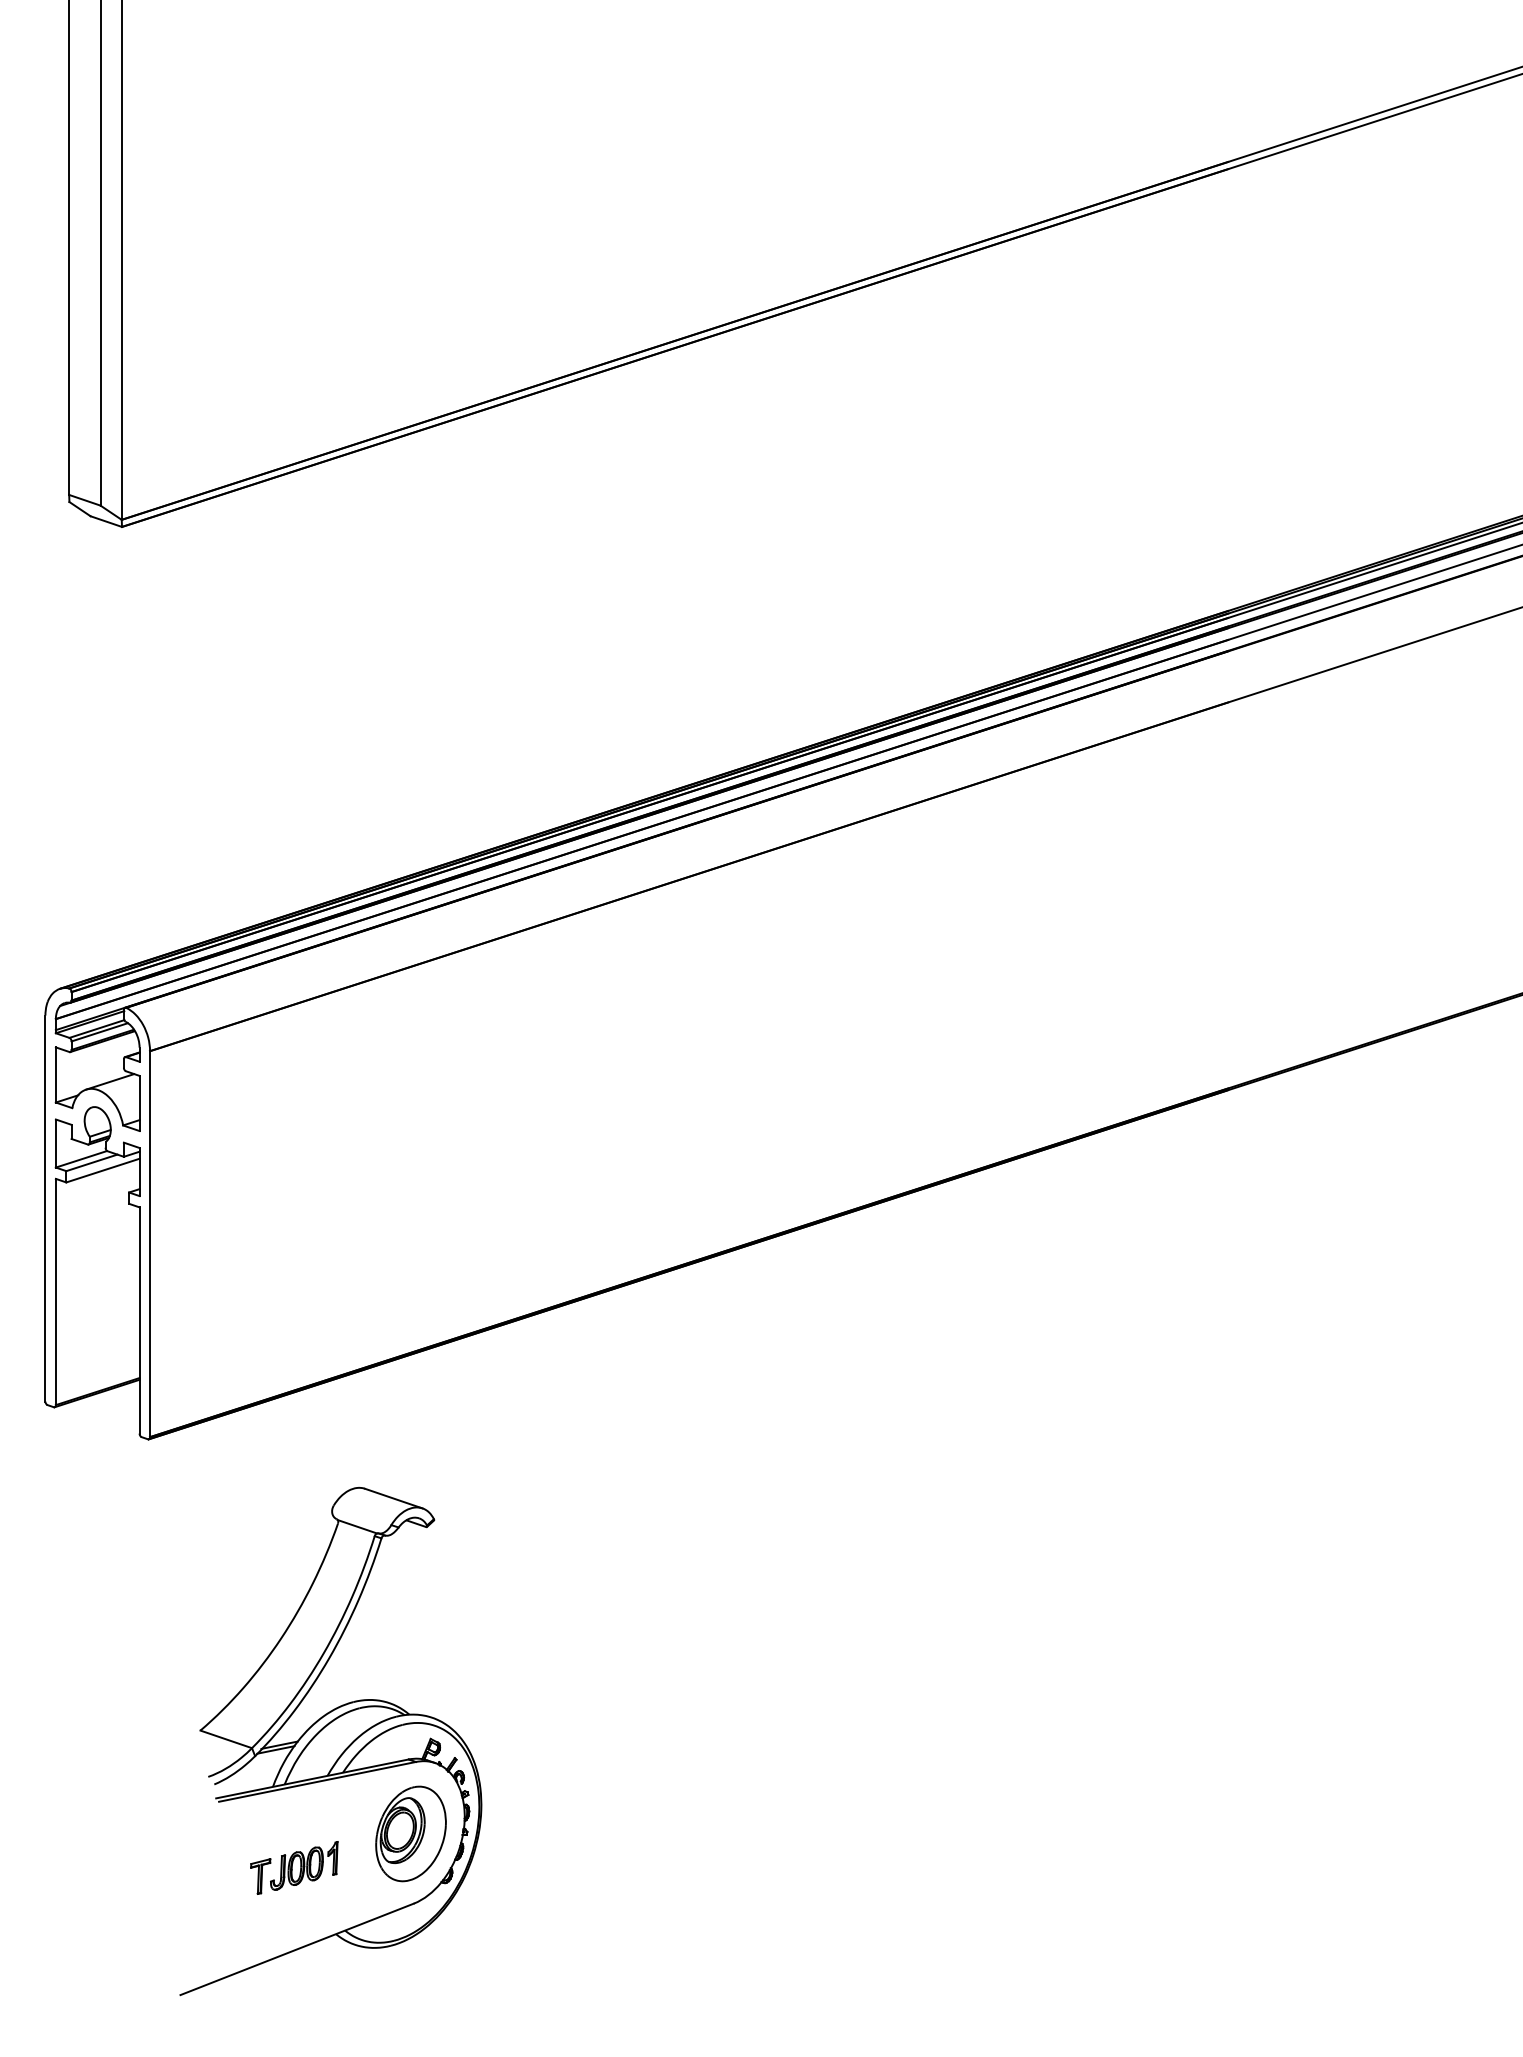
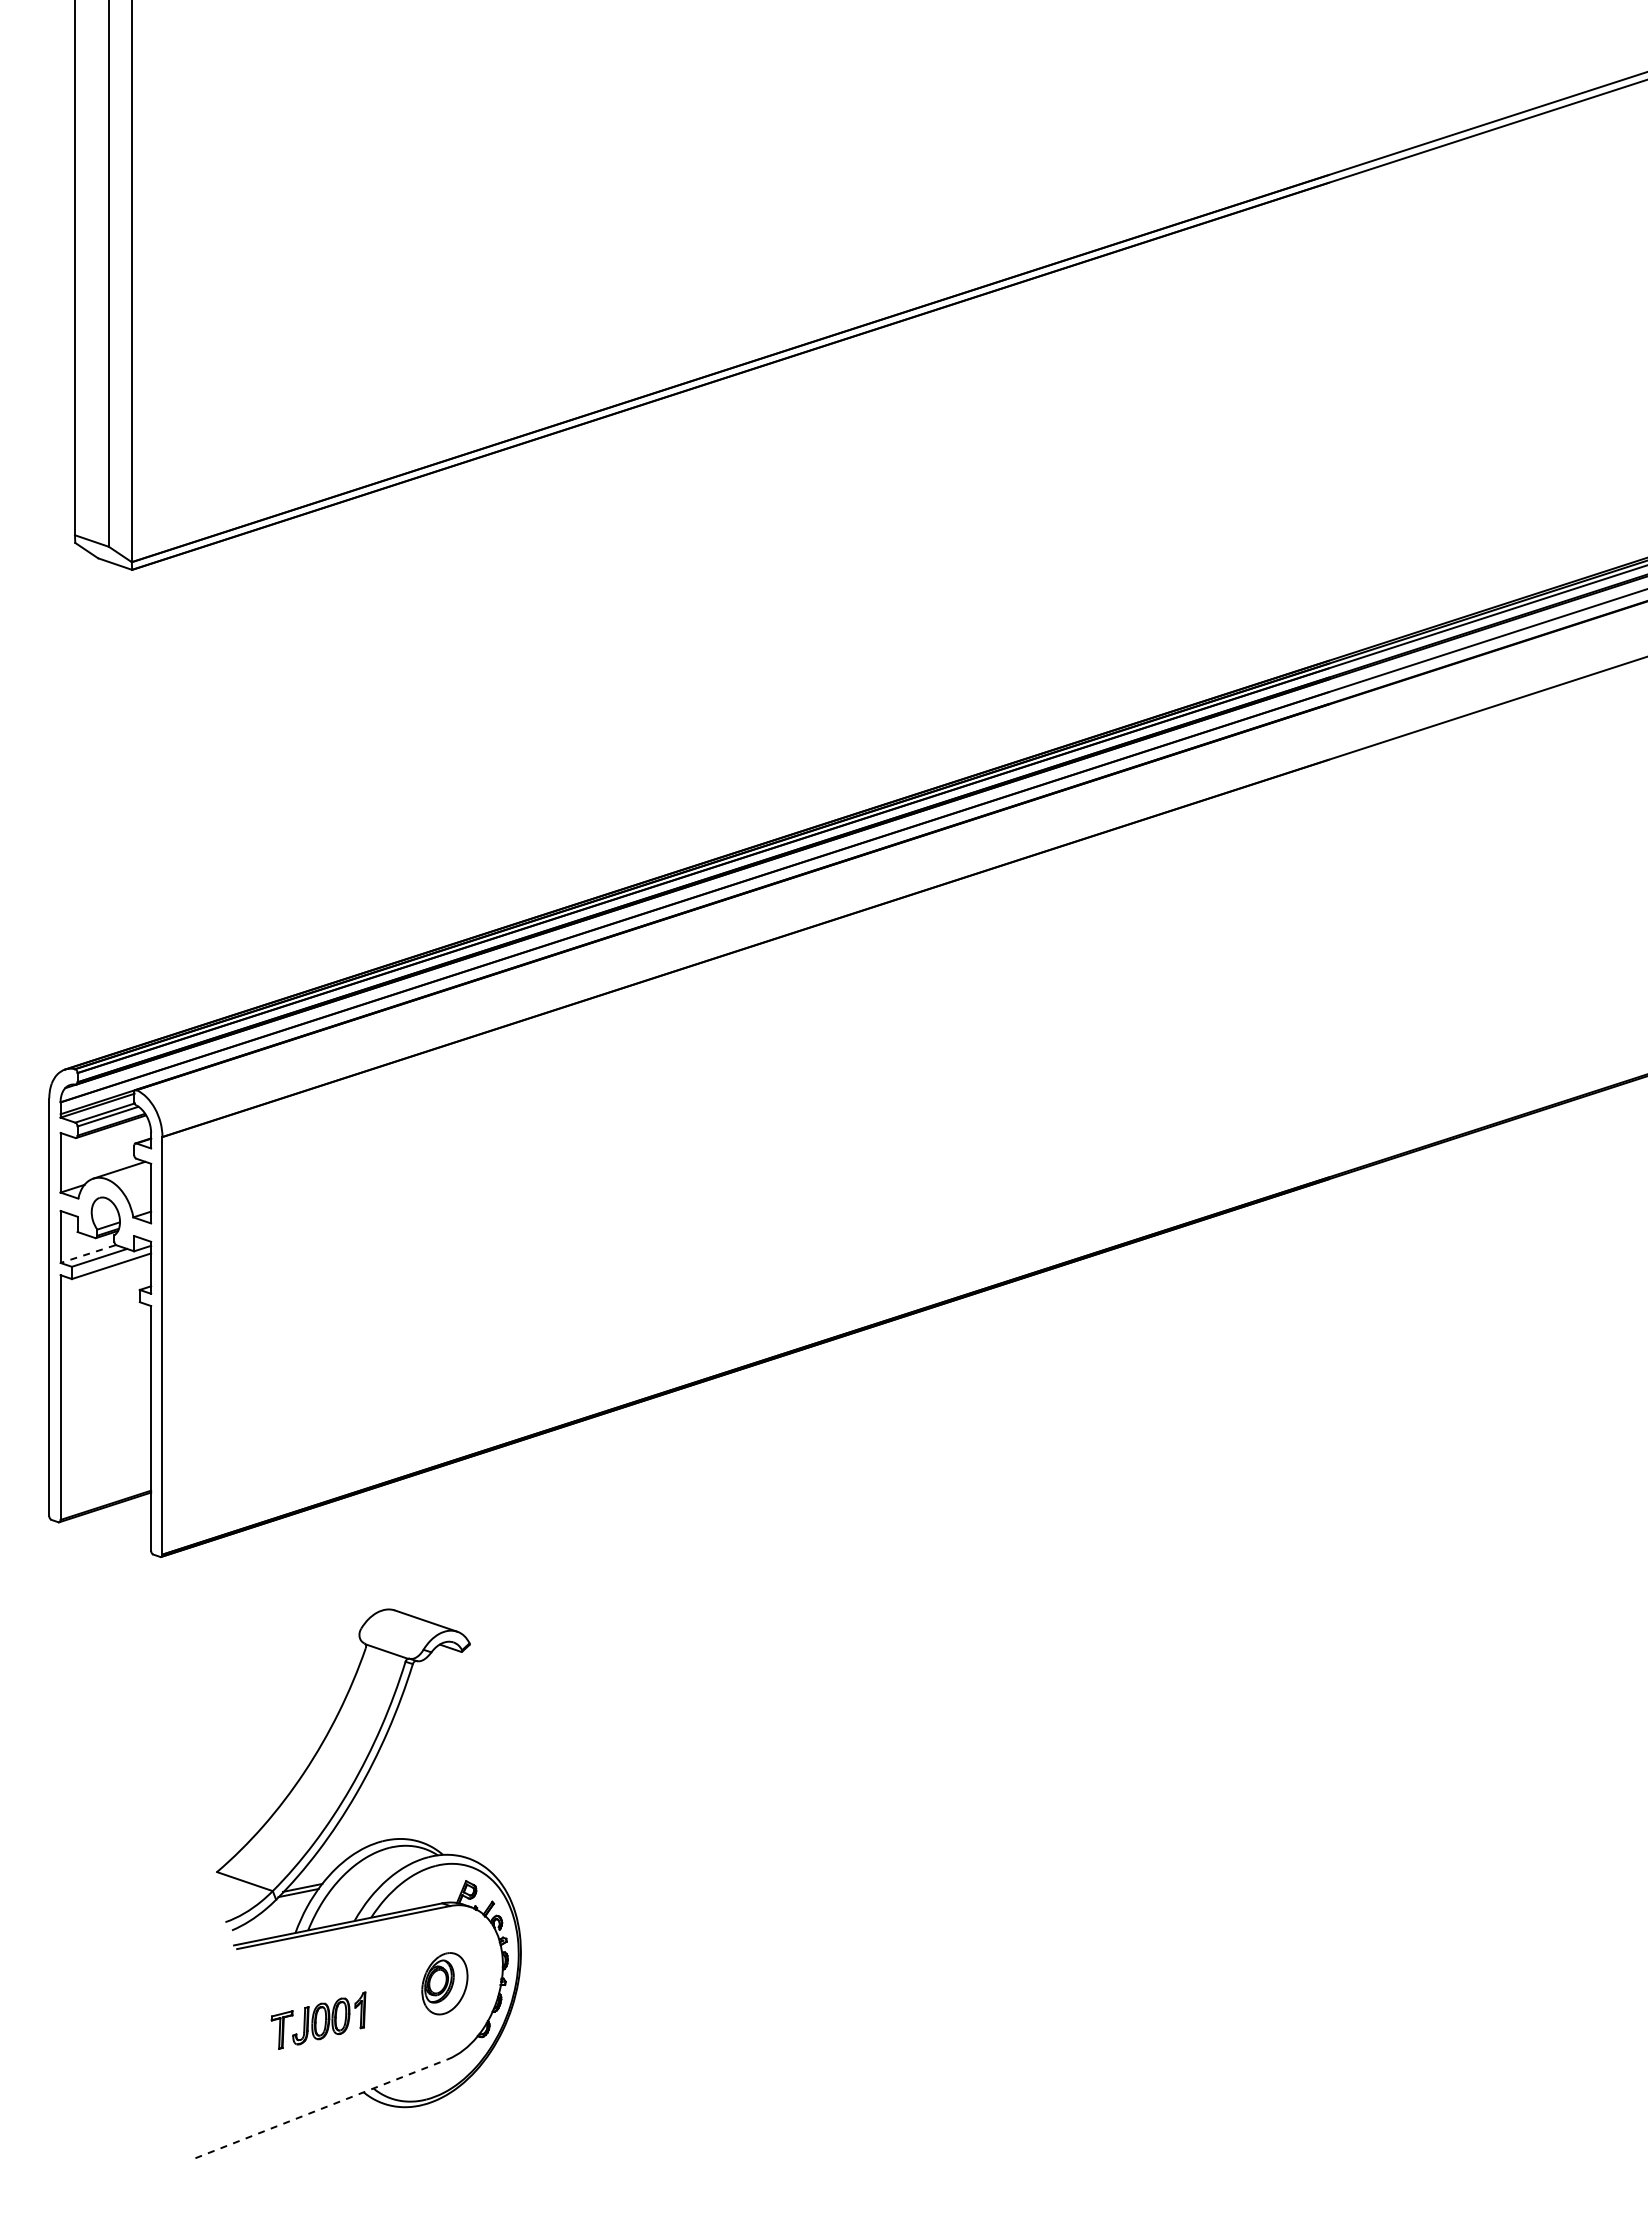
line: (81, 1159) -> (88, 1254), solid -> dashed
part: (410, 1833) -> (444, 1983), size x0.6
line: (297, 1949) -> (321, 2108), solid -> dashed

